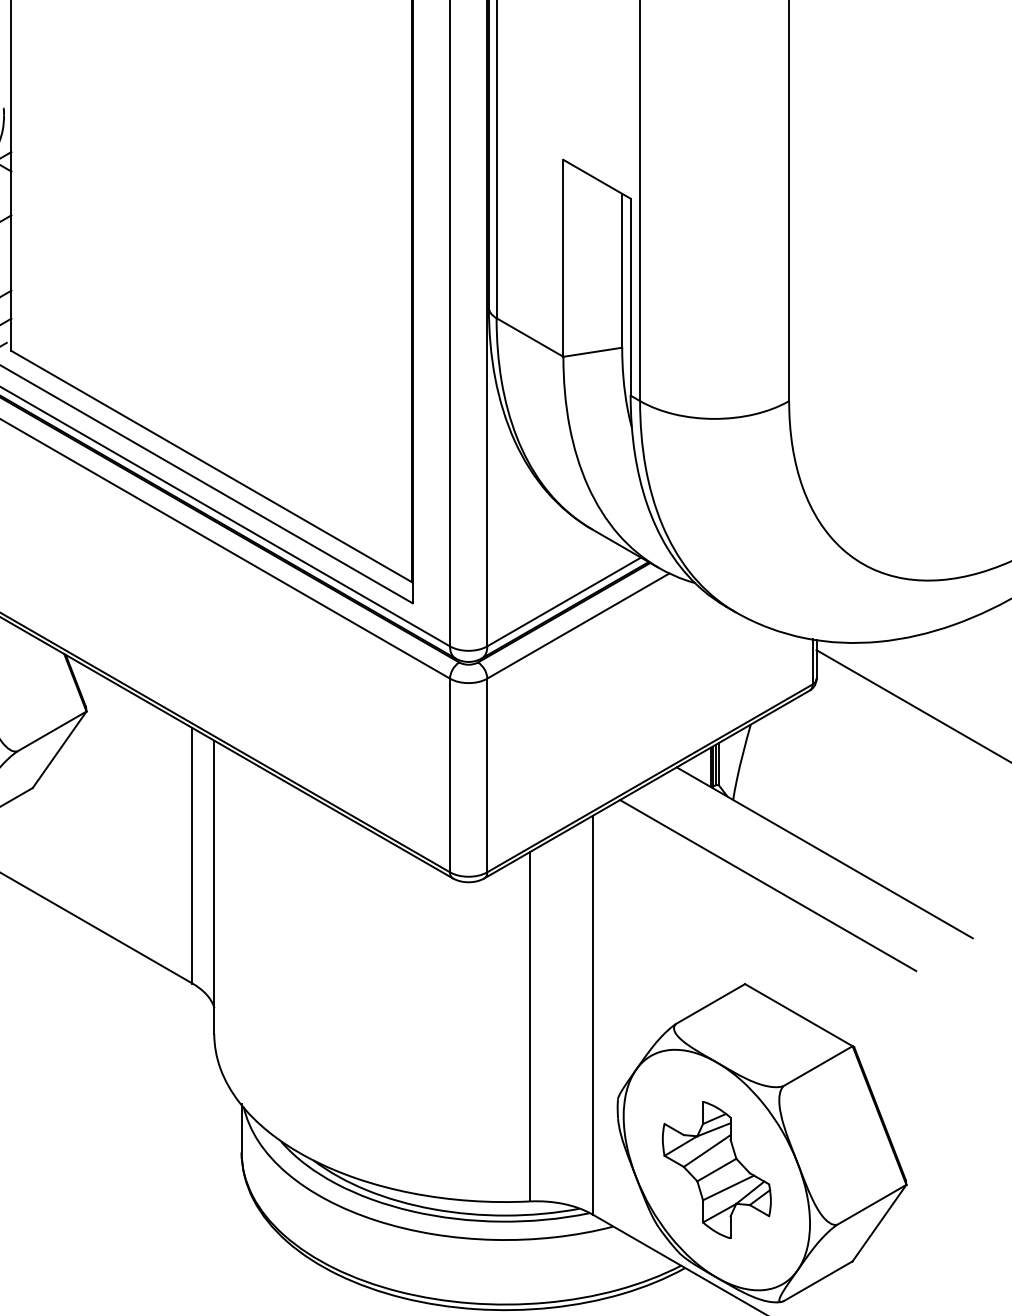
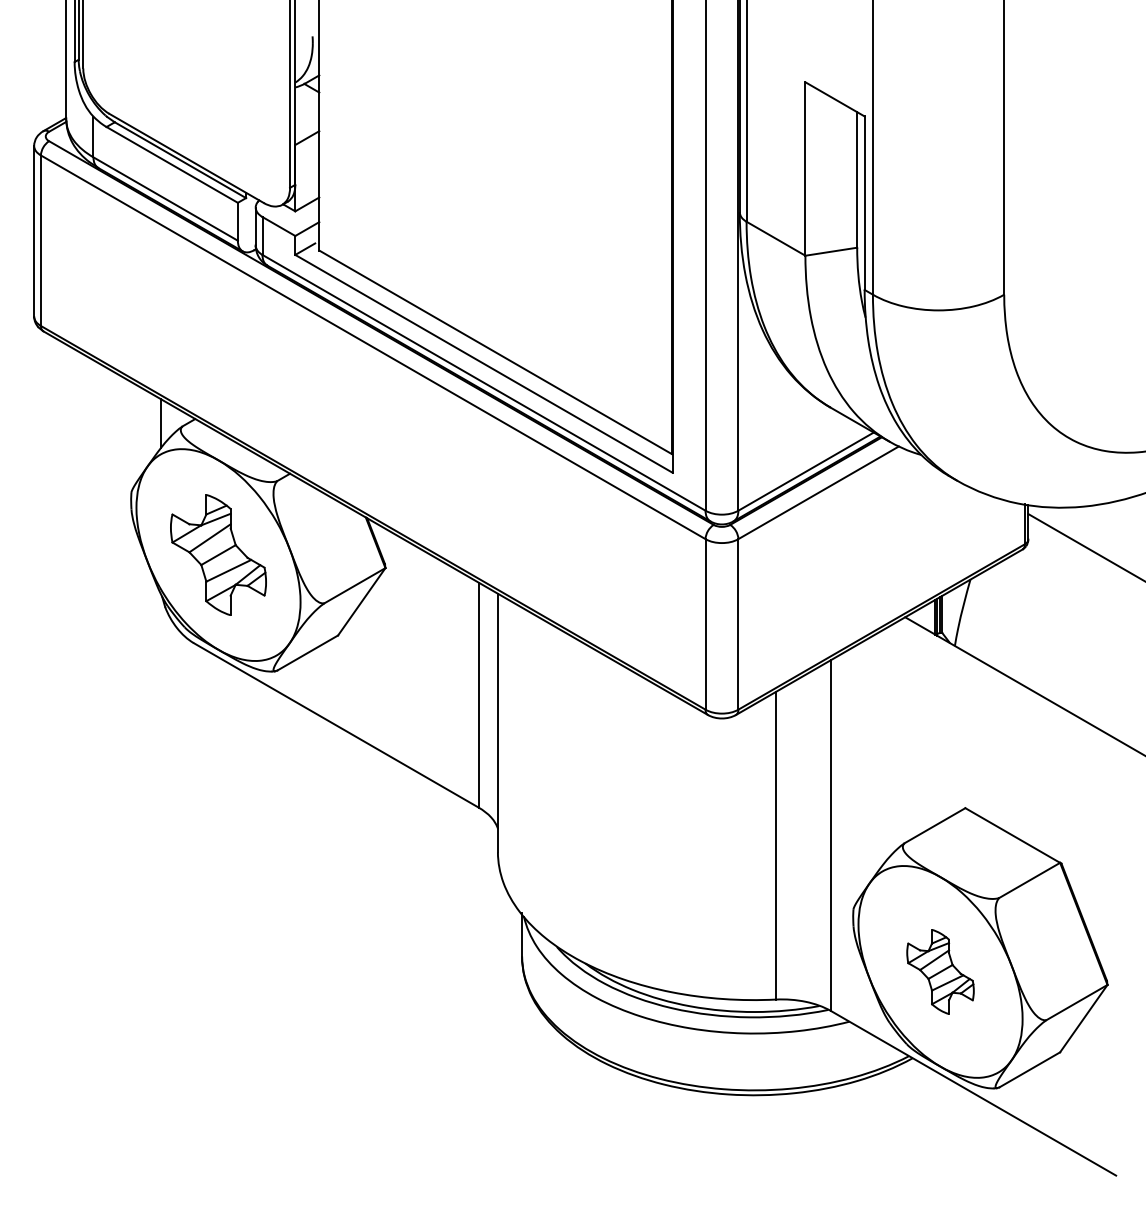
line: (767, 885) -> (985, 721), removed
part: (716, 1169) -> (940, 971), size x0.7

